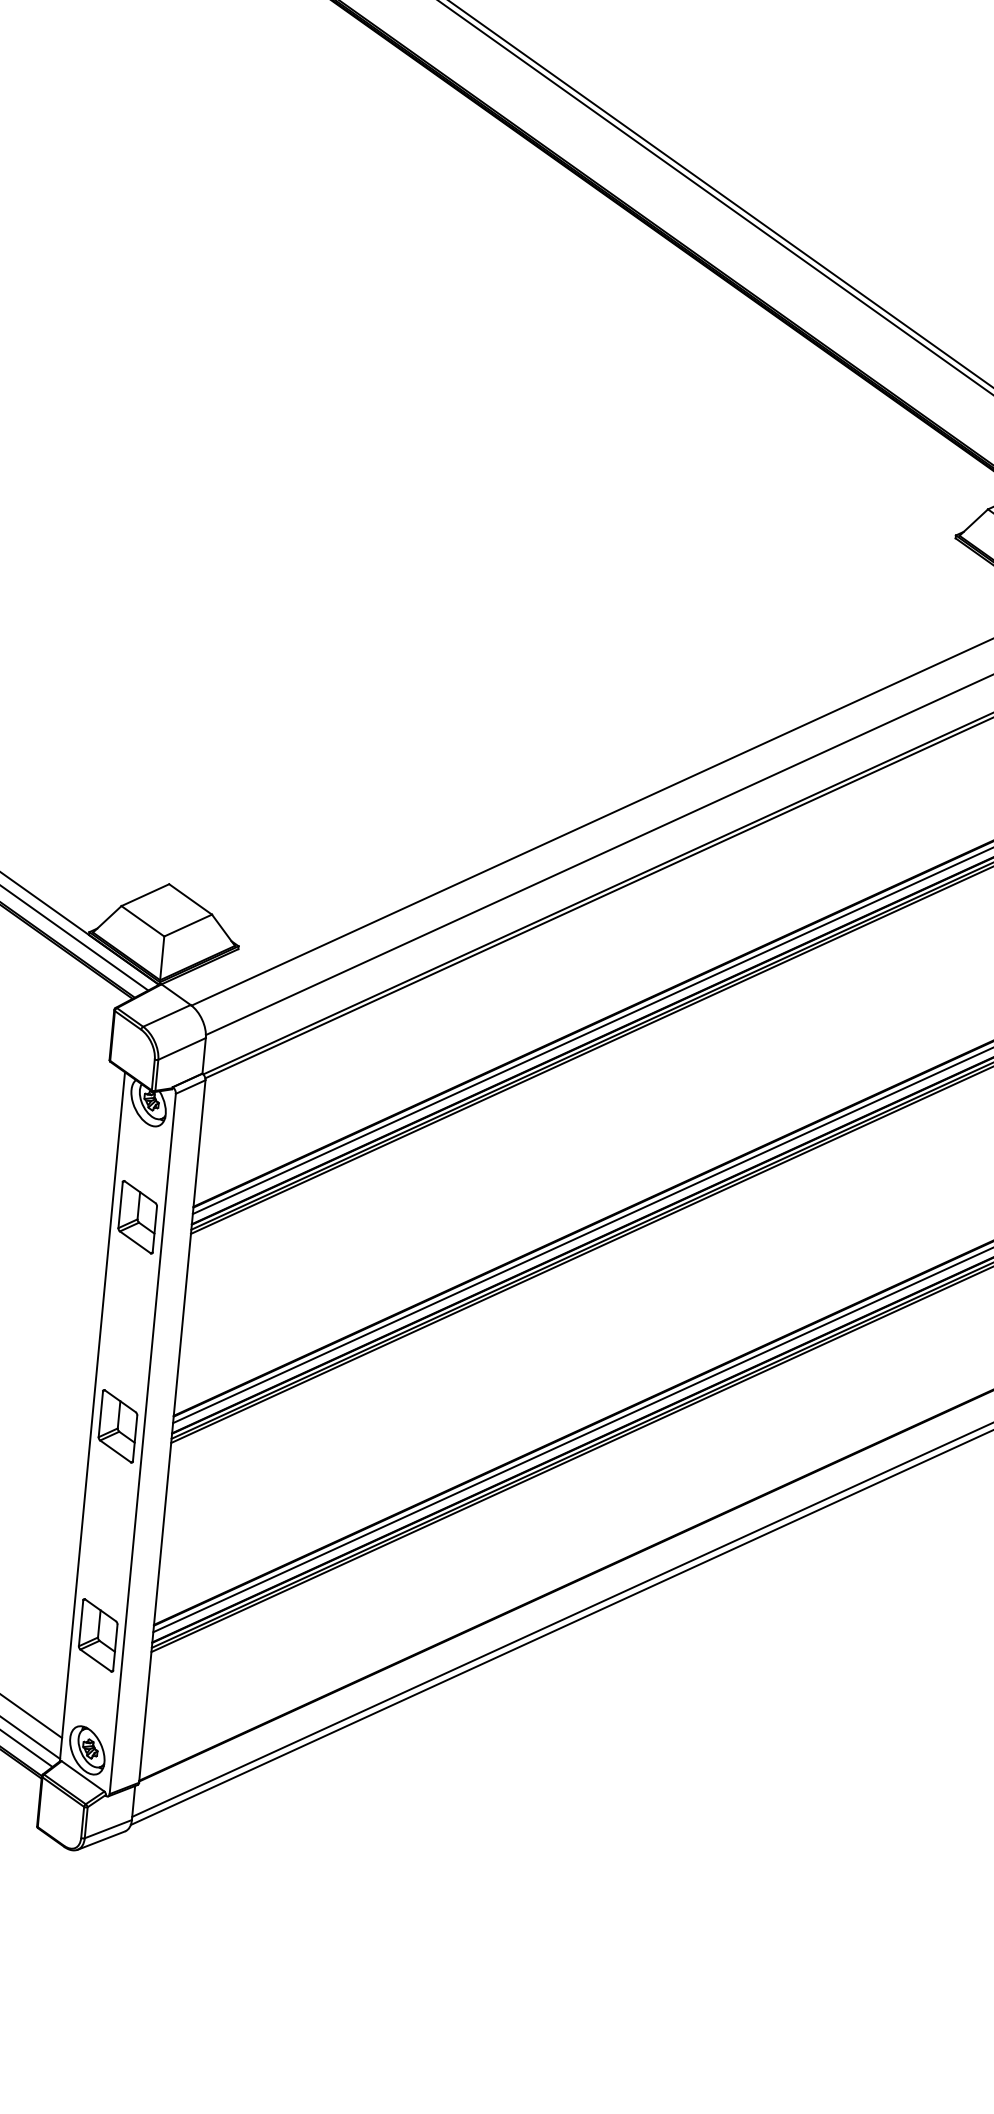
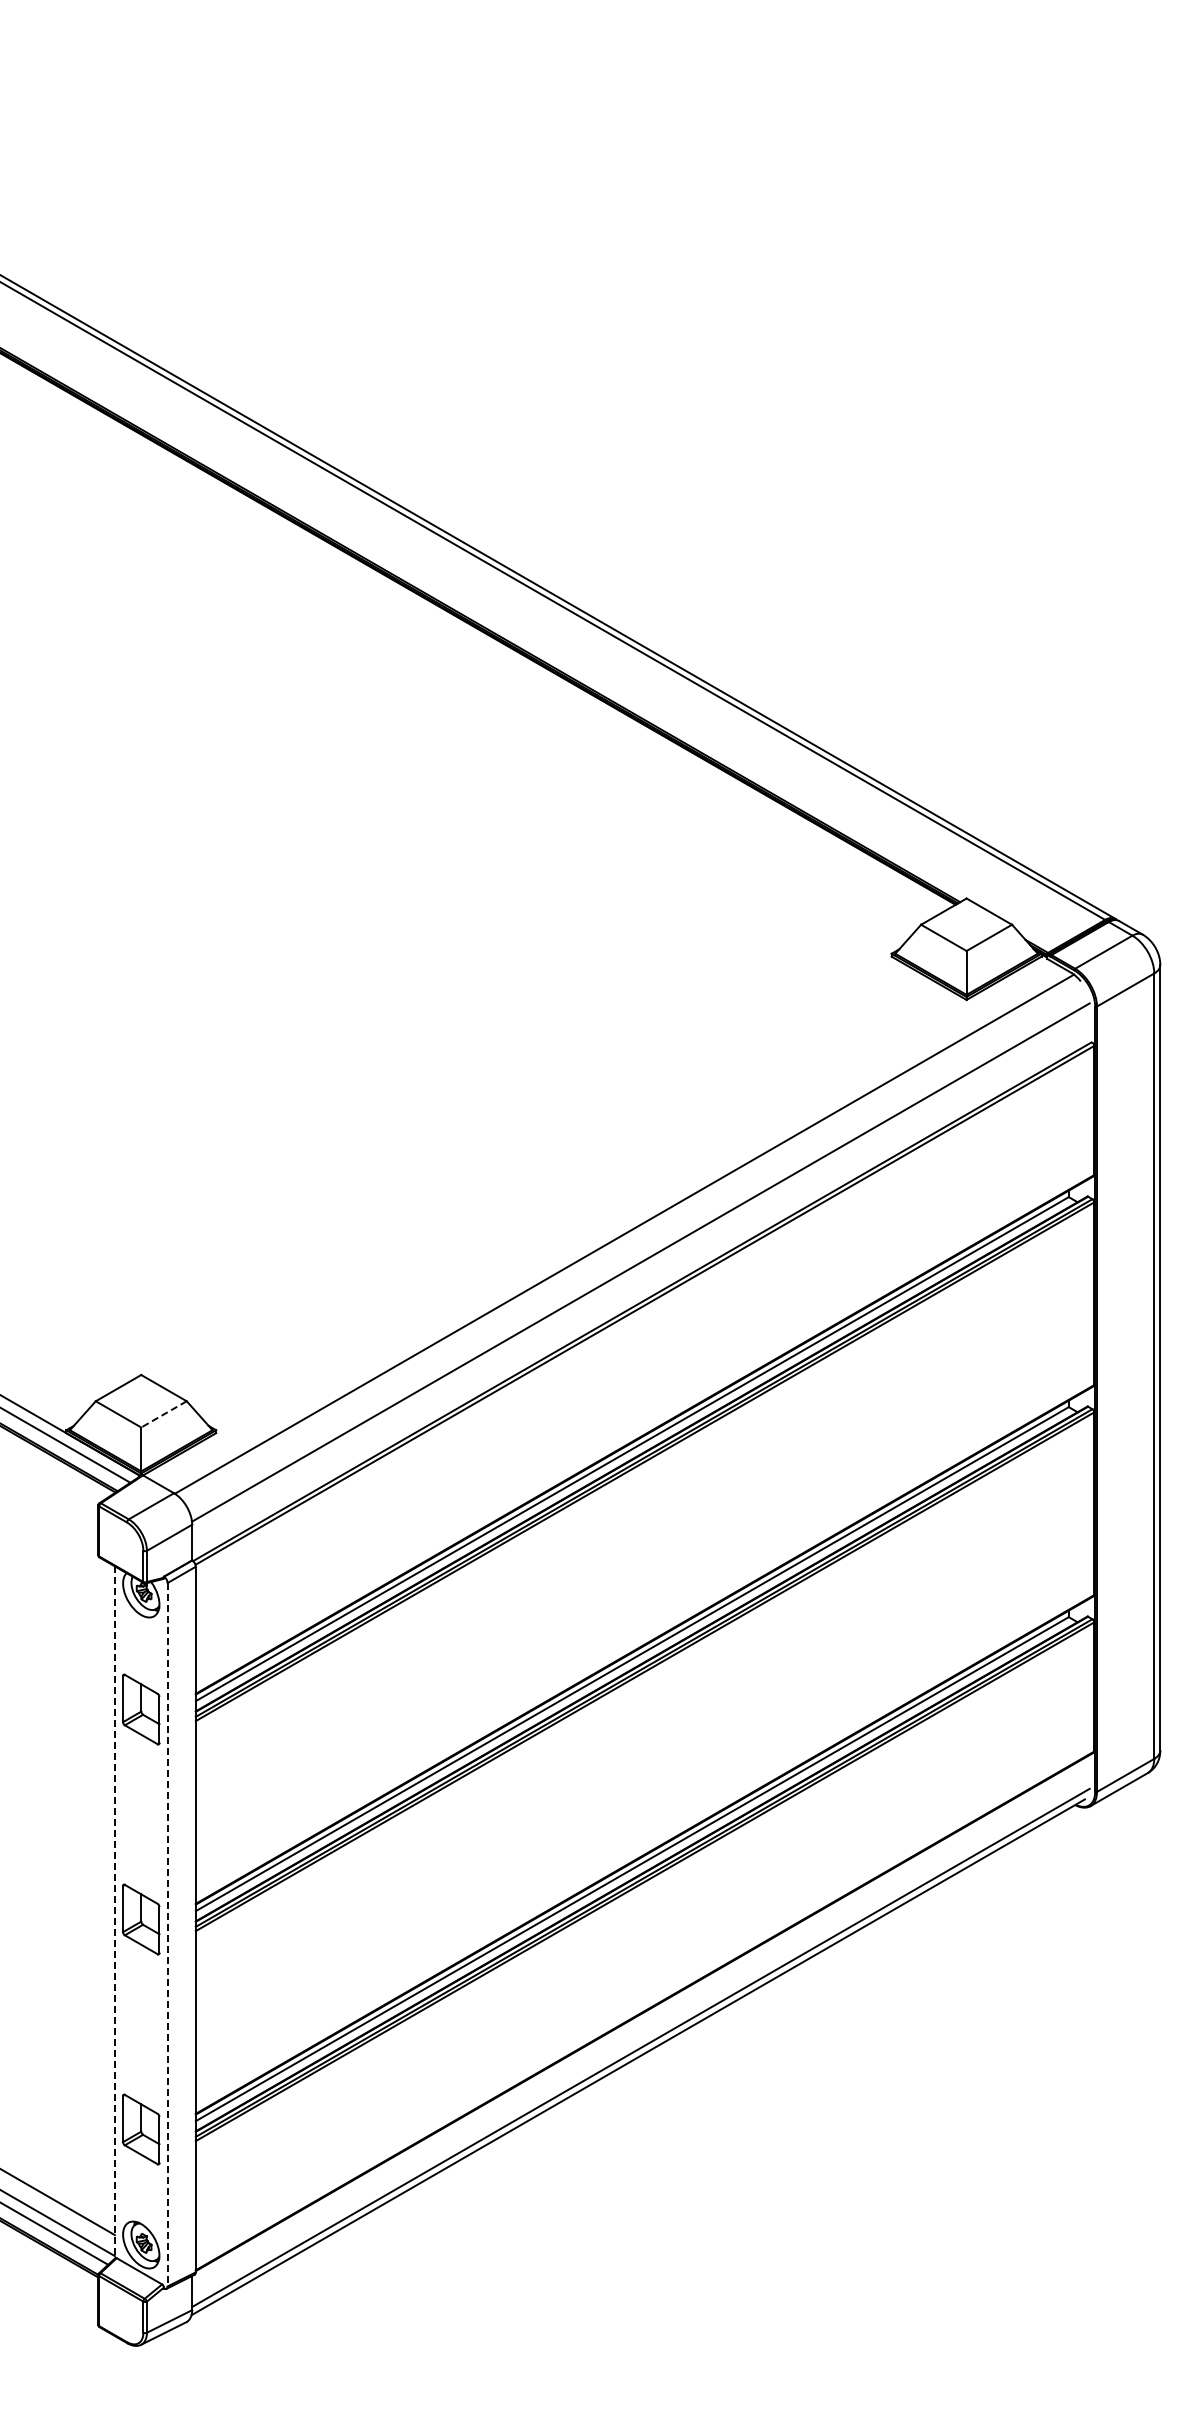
line: (187, 925) -> (163, 1414), solid -> dashed
line: (92, 1416) -> (114, 1912), solid -> dashed
line: (142, 1443) -> (167, 1934), solid -> dashed

